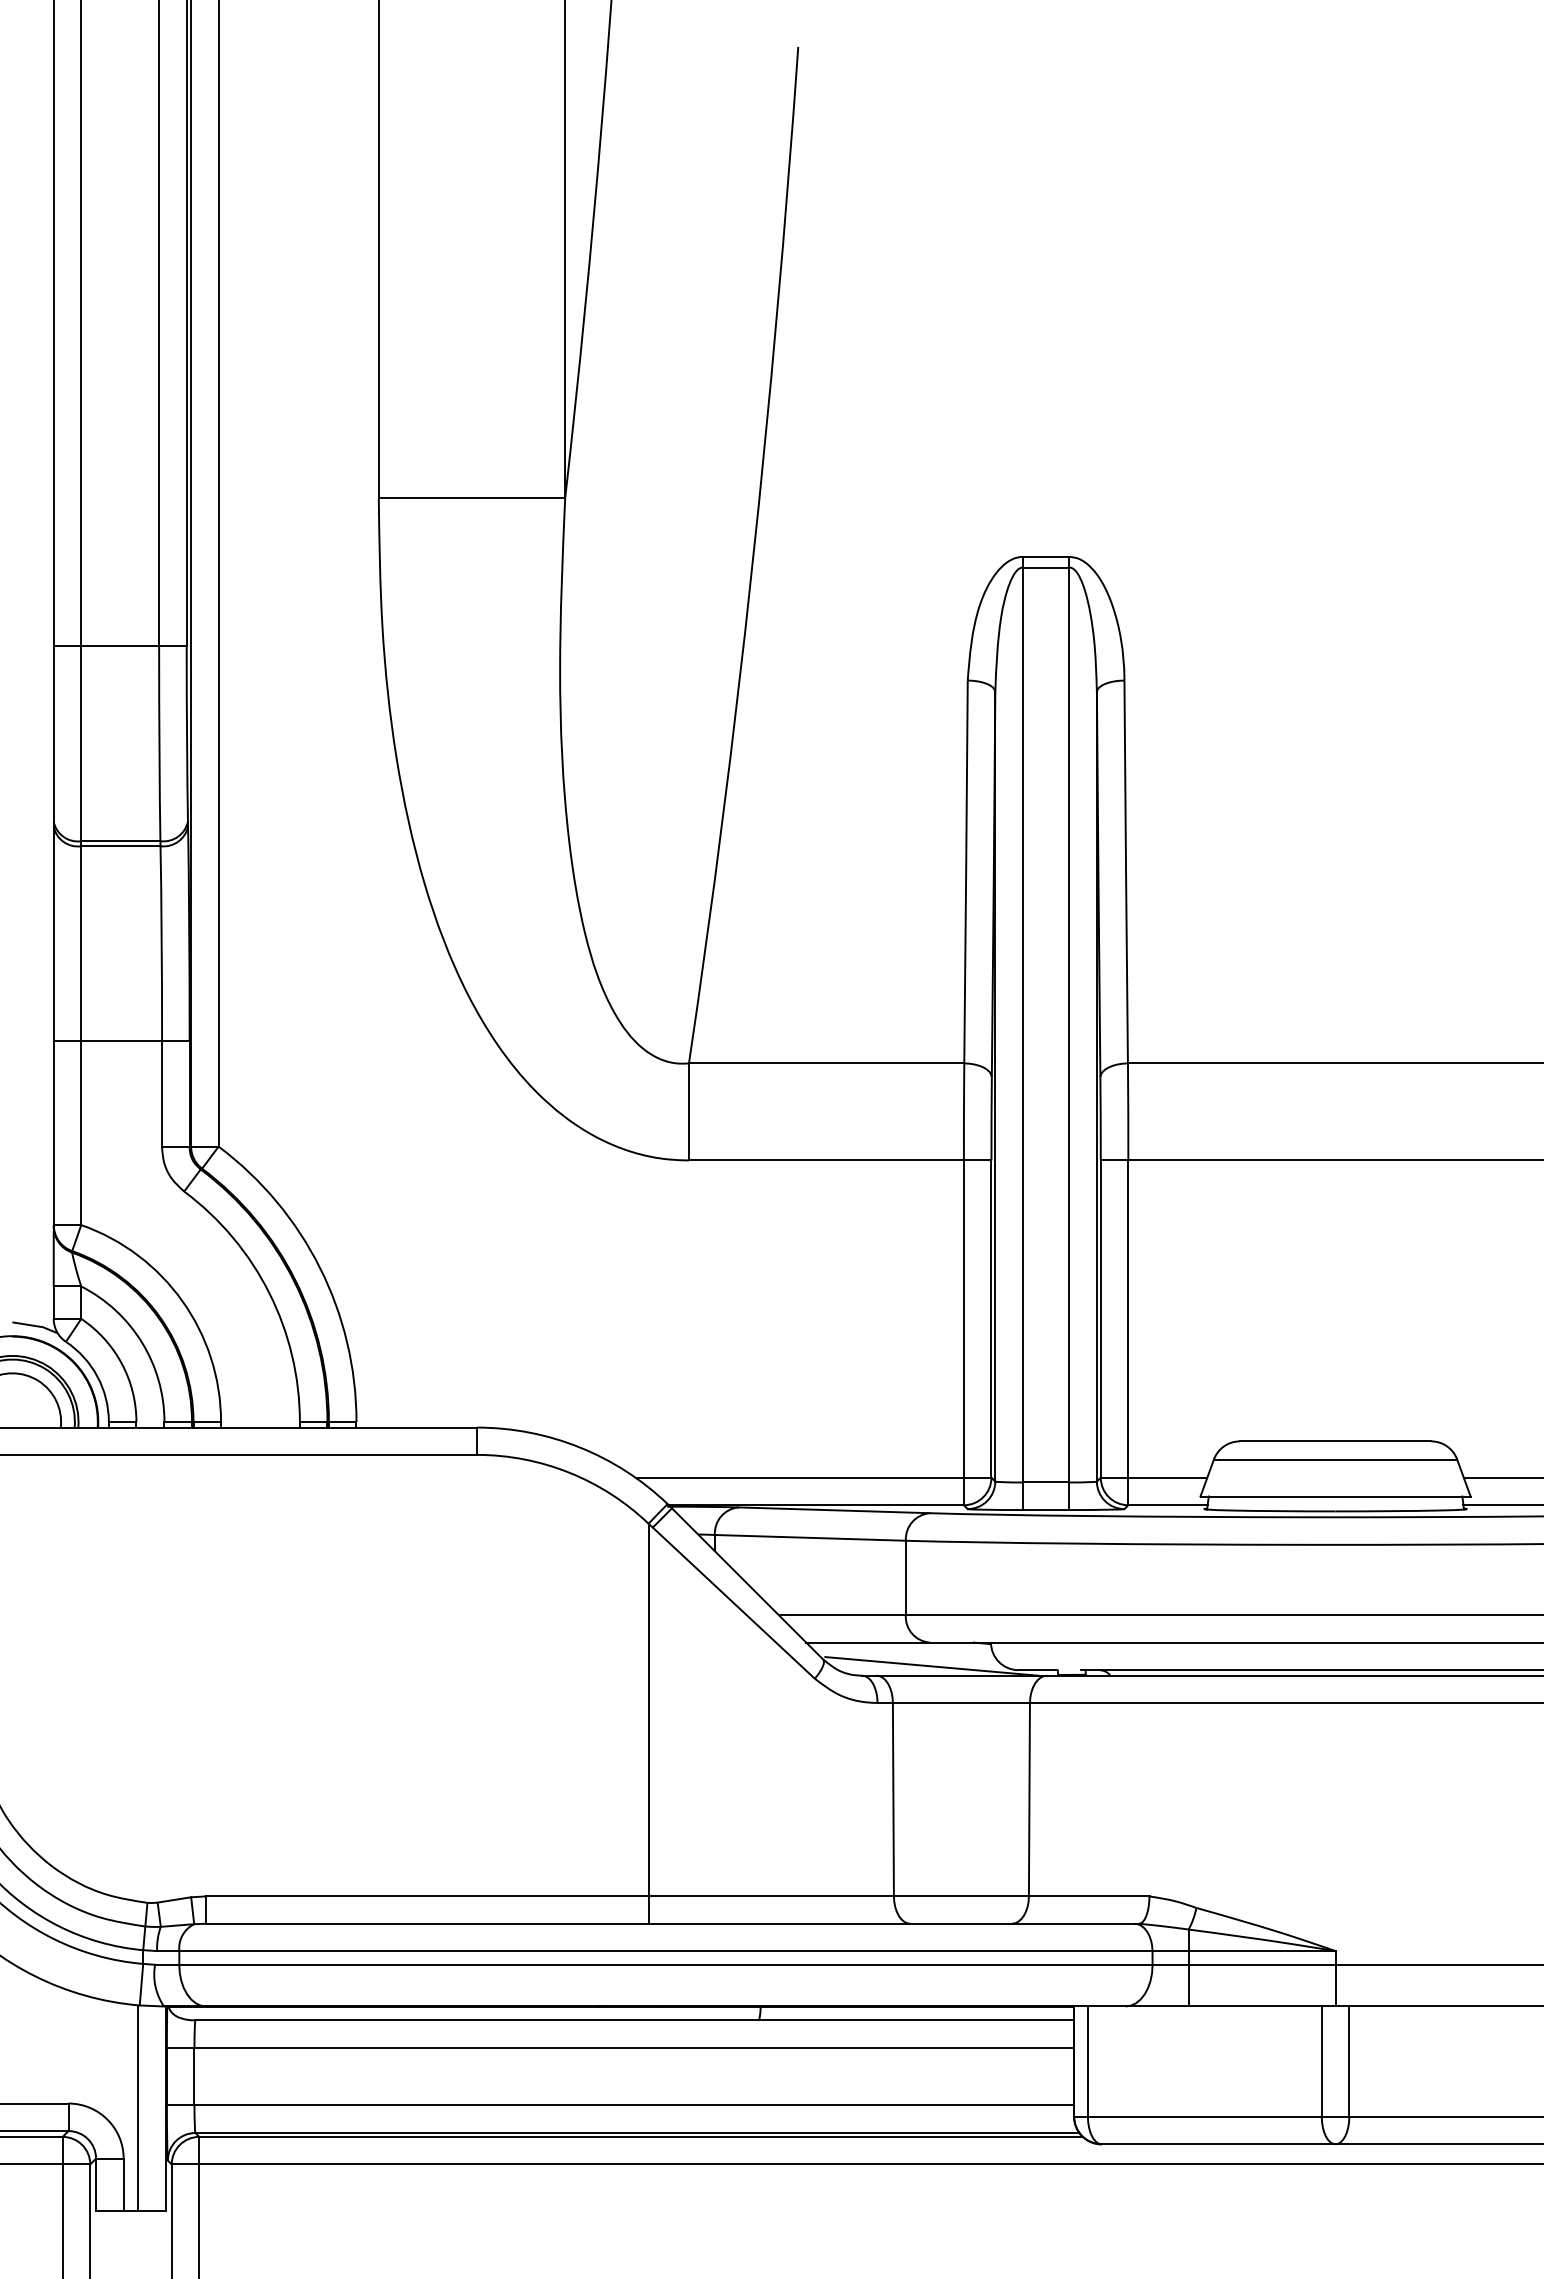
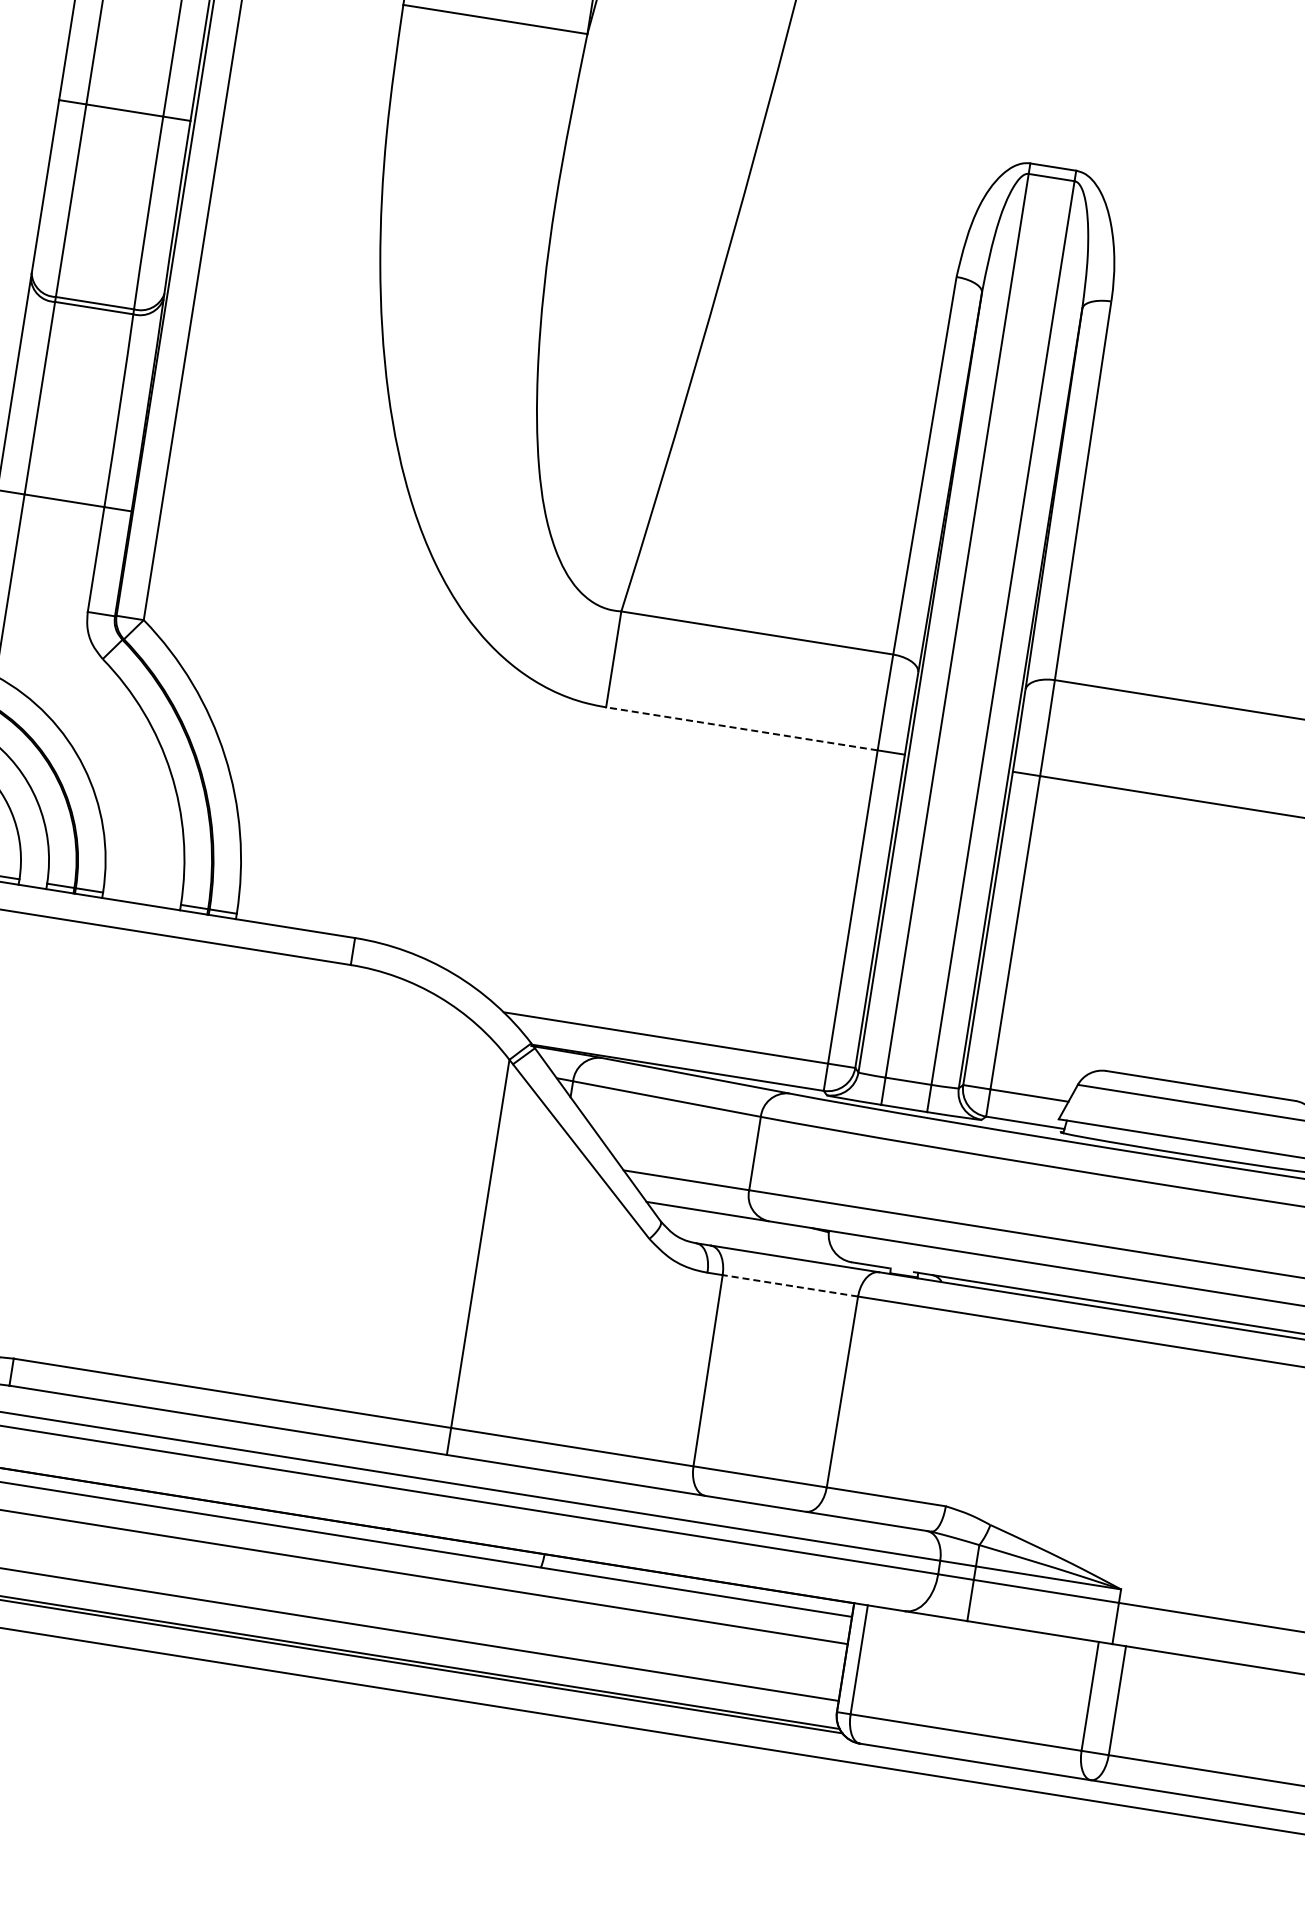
line: (825, 1160) -> (740, 728), solid -> dashed
line: (931, 1666) -> (766, 1245), removed
line: (961, 1703) -> (790, 1286), solid -> dashed

